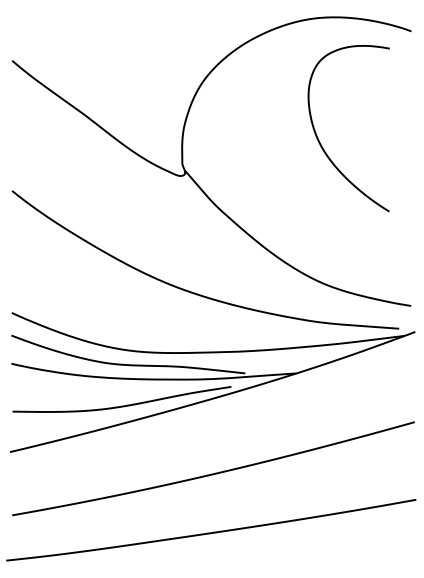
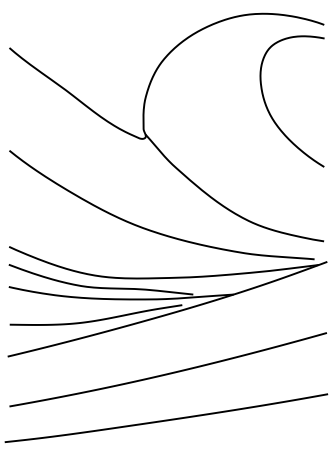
curve: (320, 142) -> (269, 112), moved

